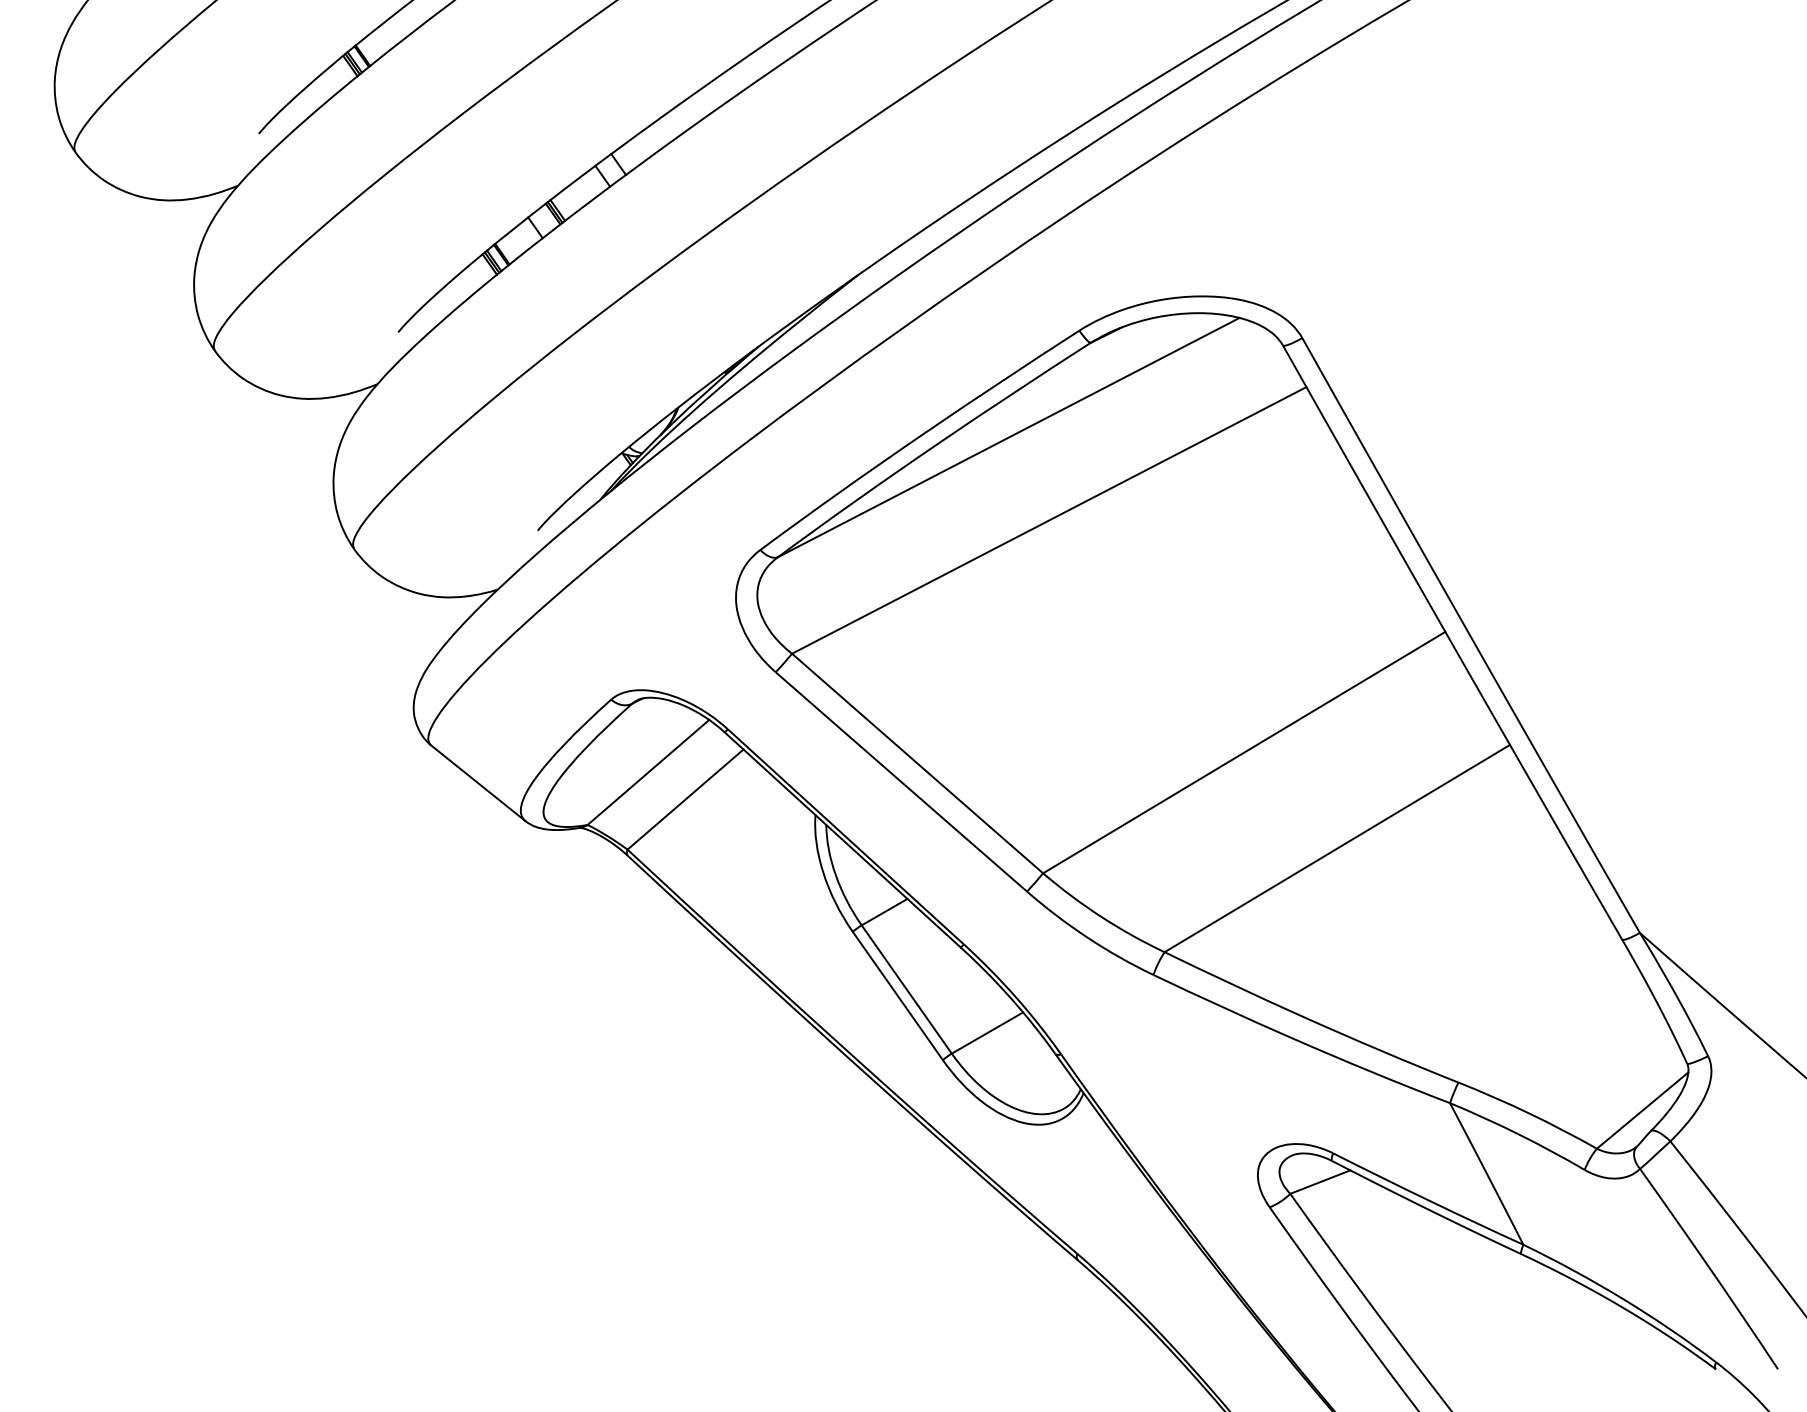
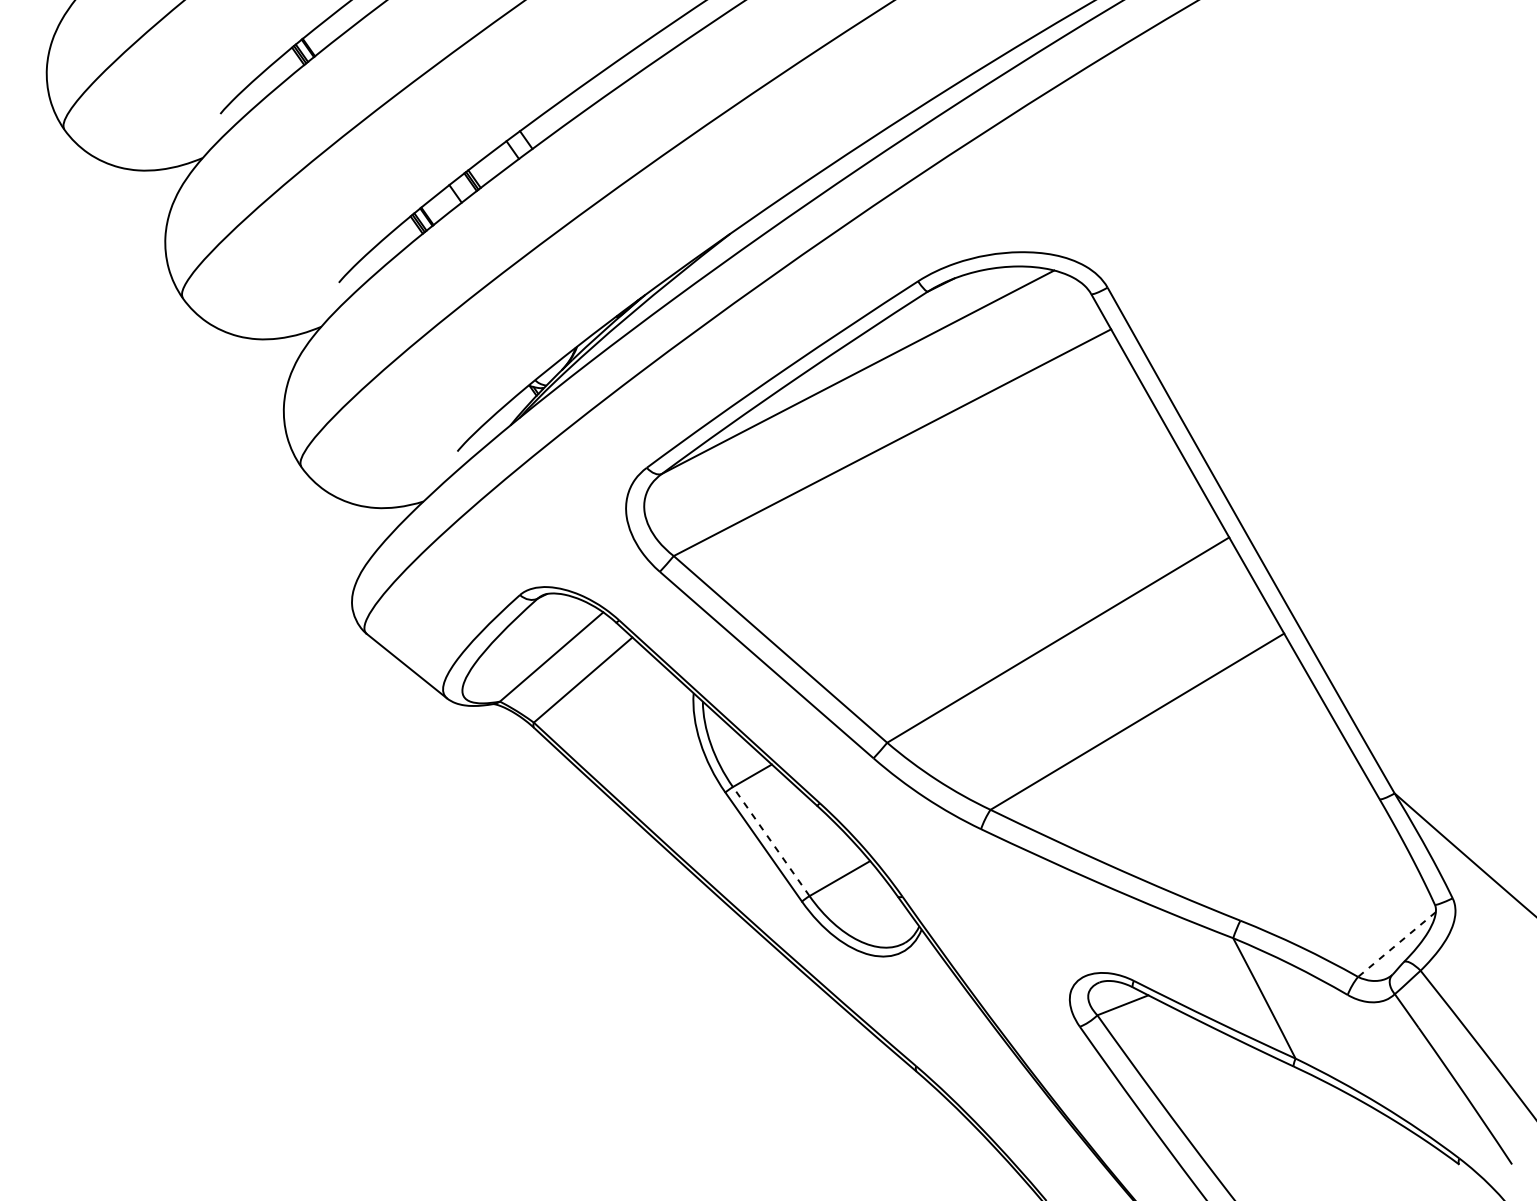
line: (906, 989) -> (771, 841), solid -> dashed
line: (1642, 1110) -> (1396, 944), solid -> dashed

